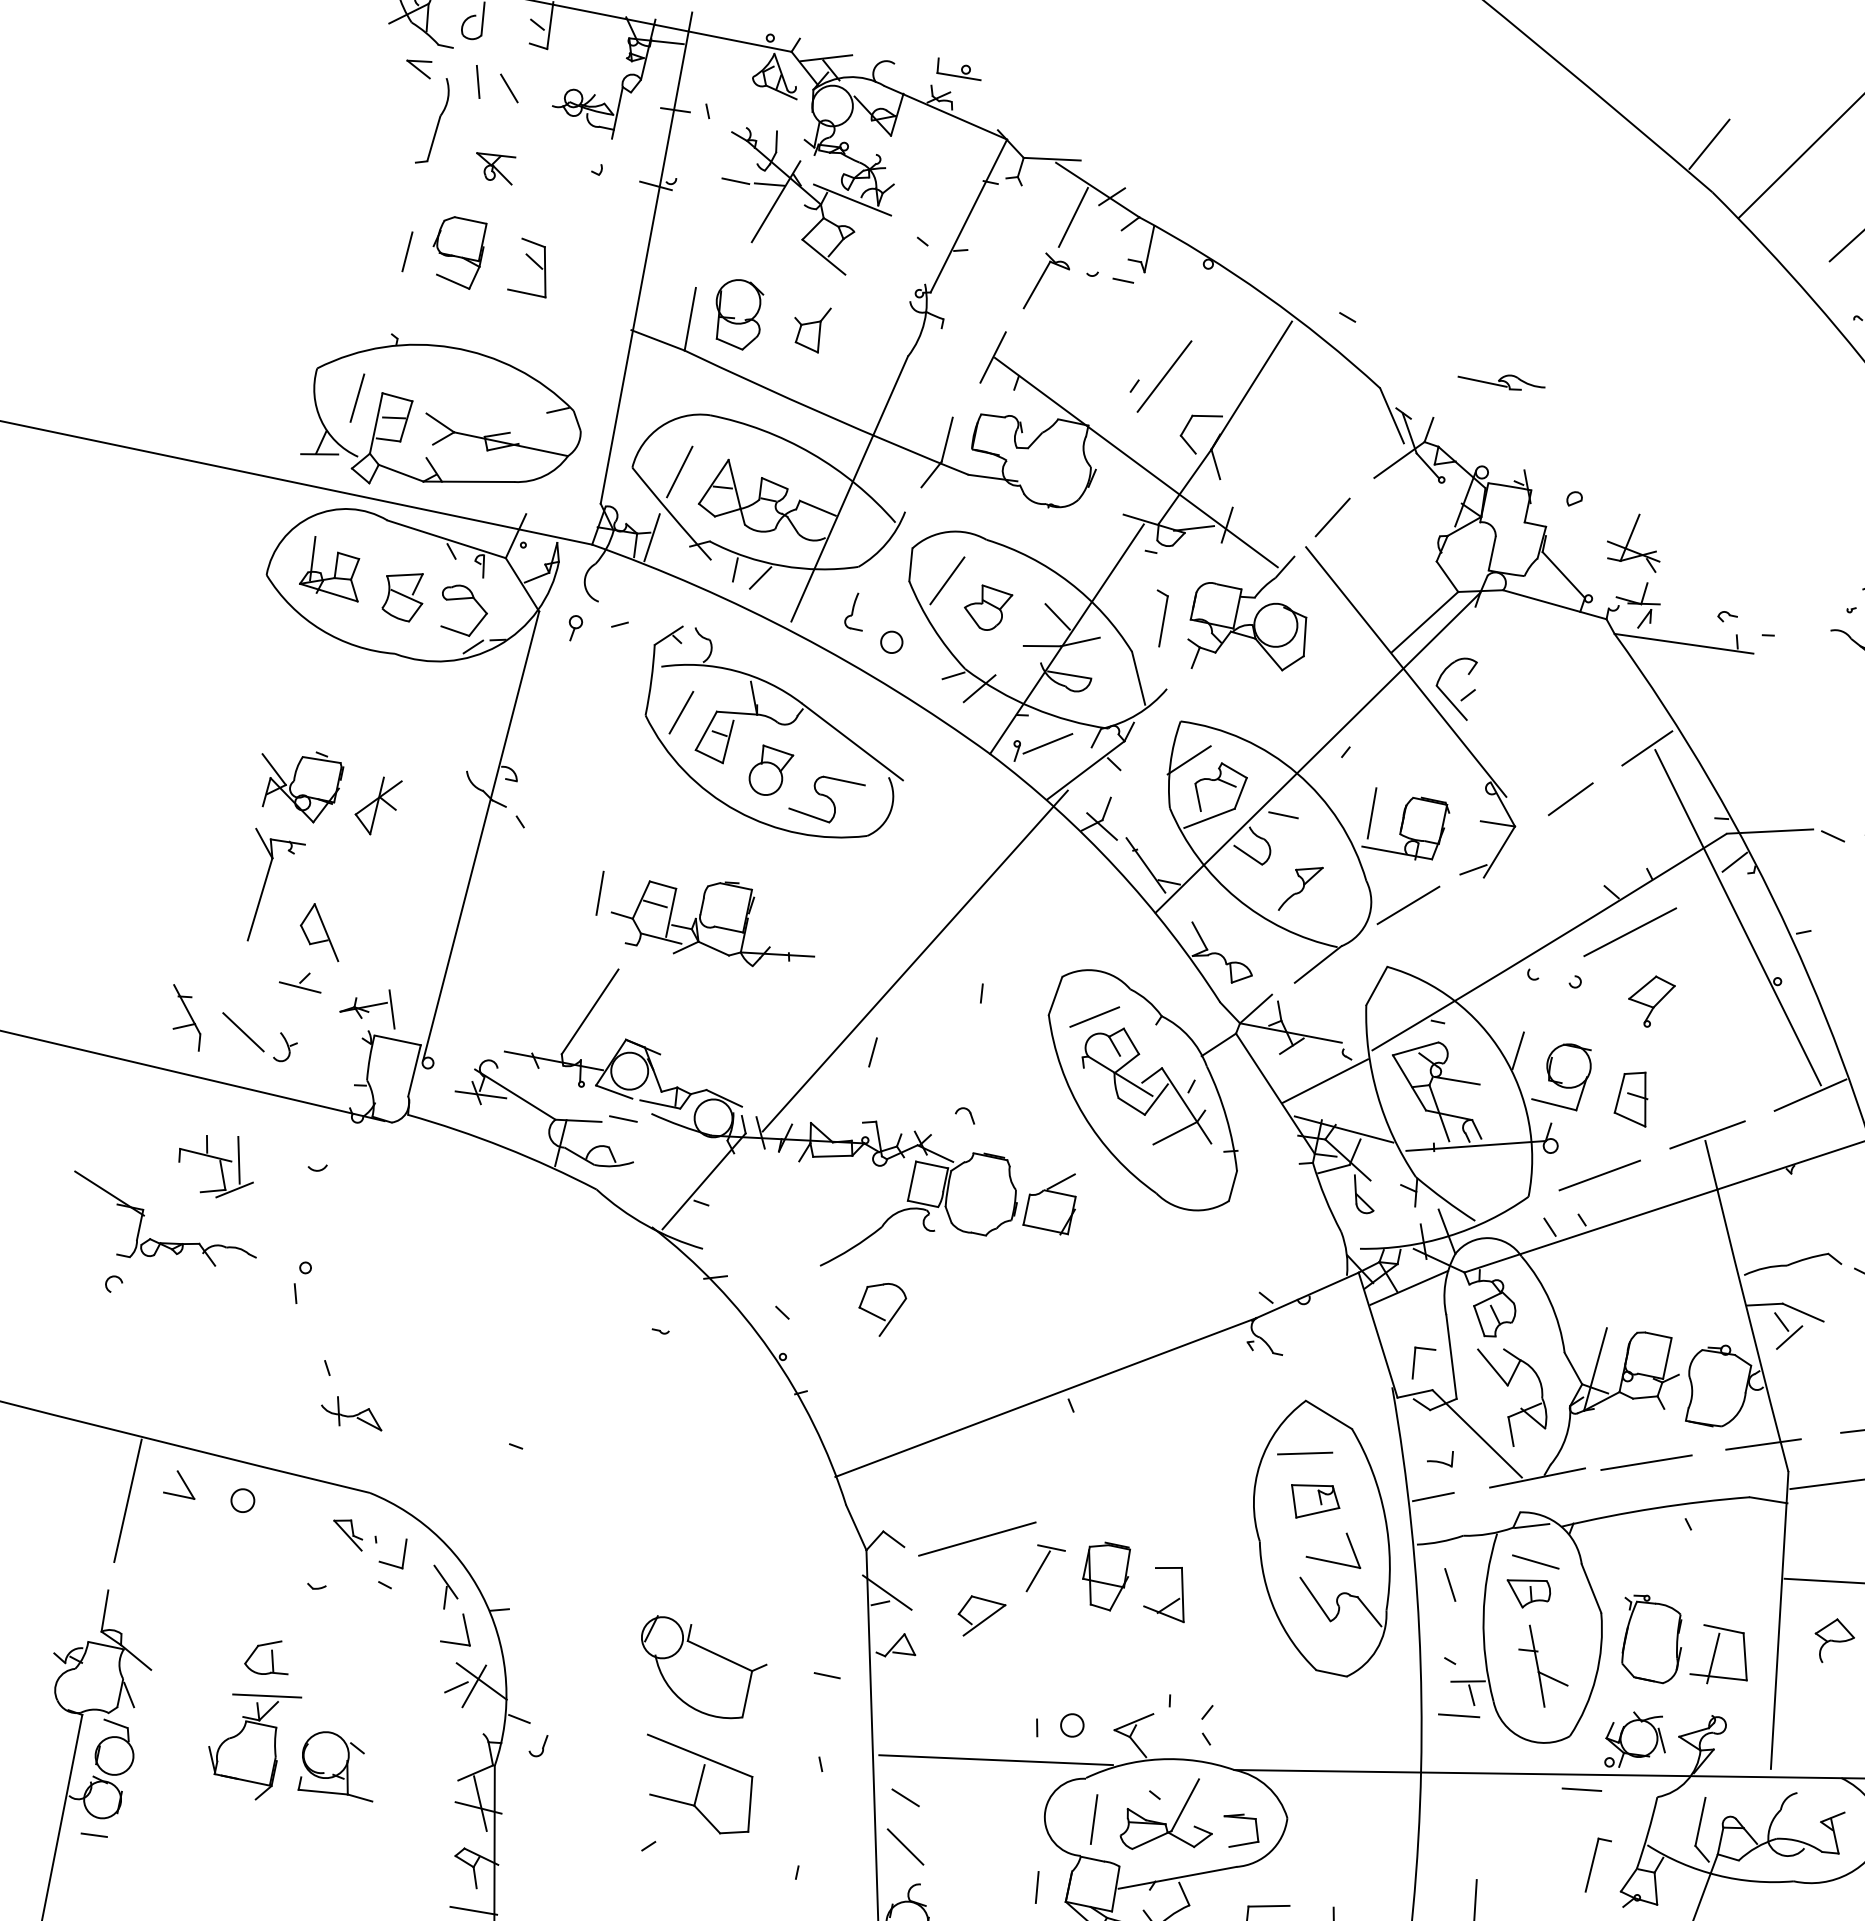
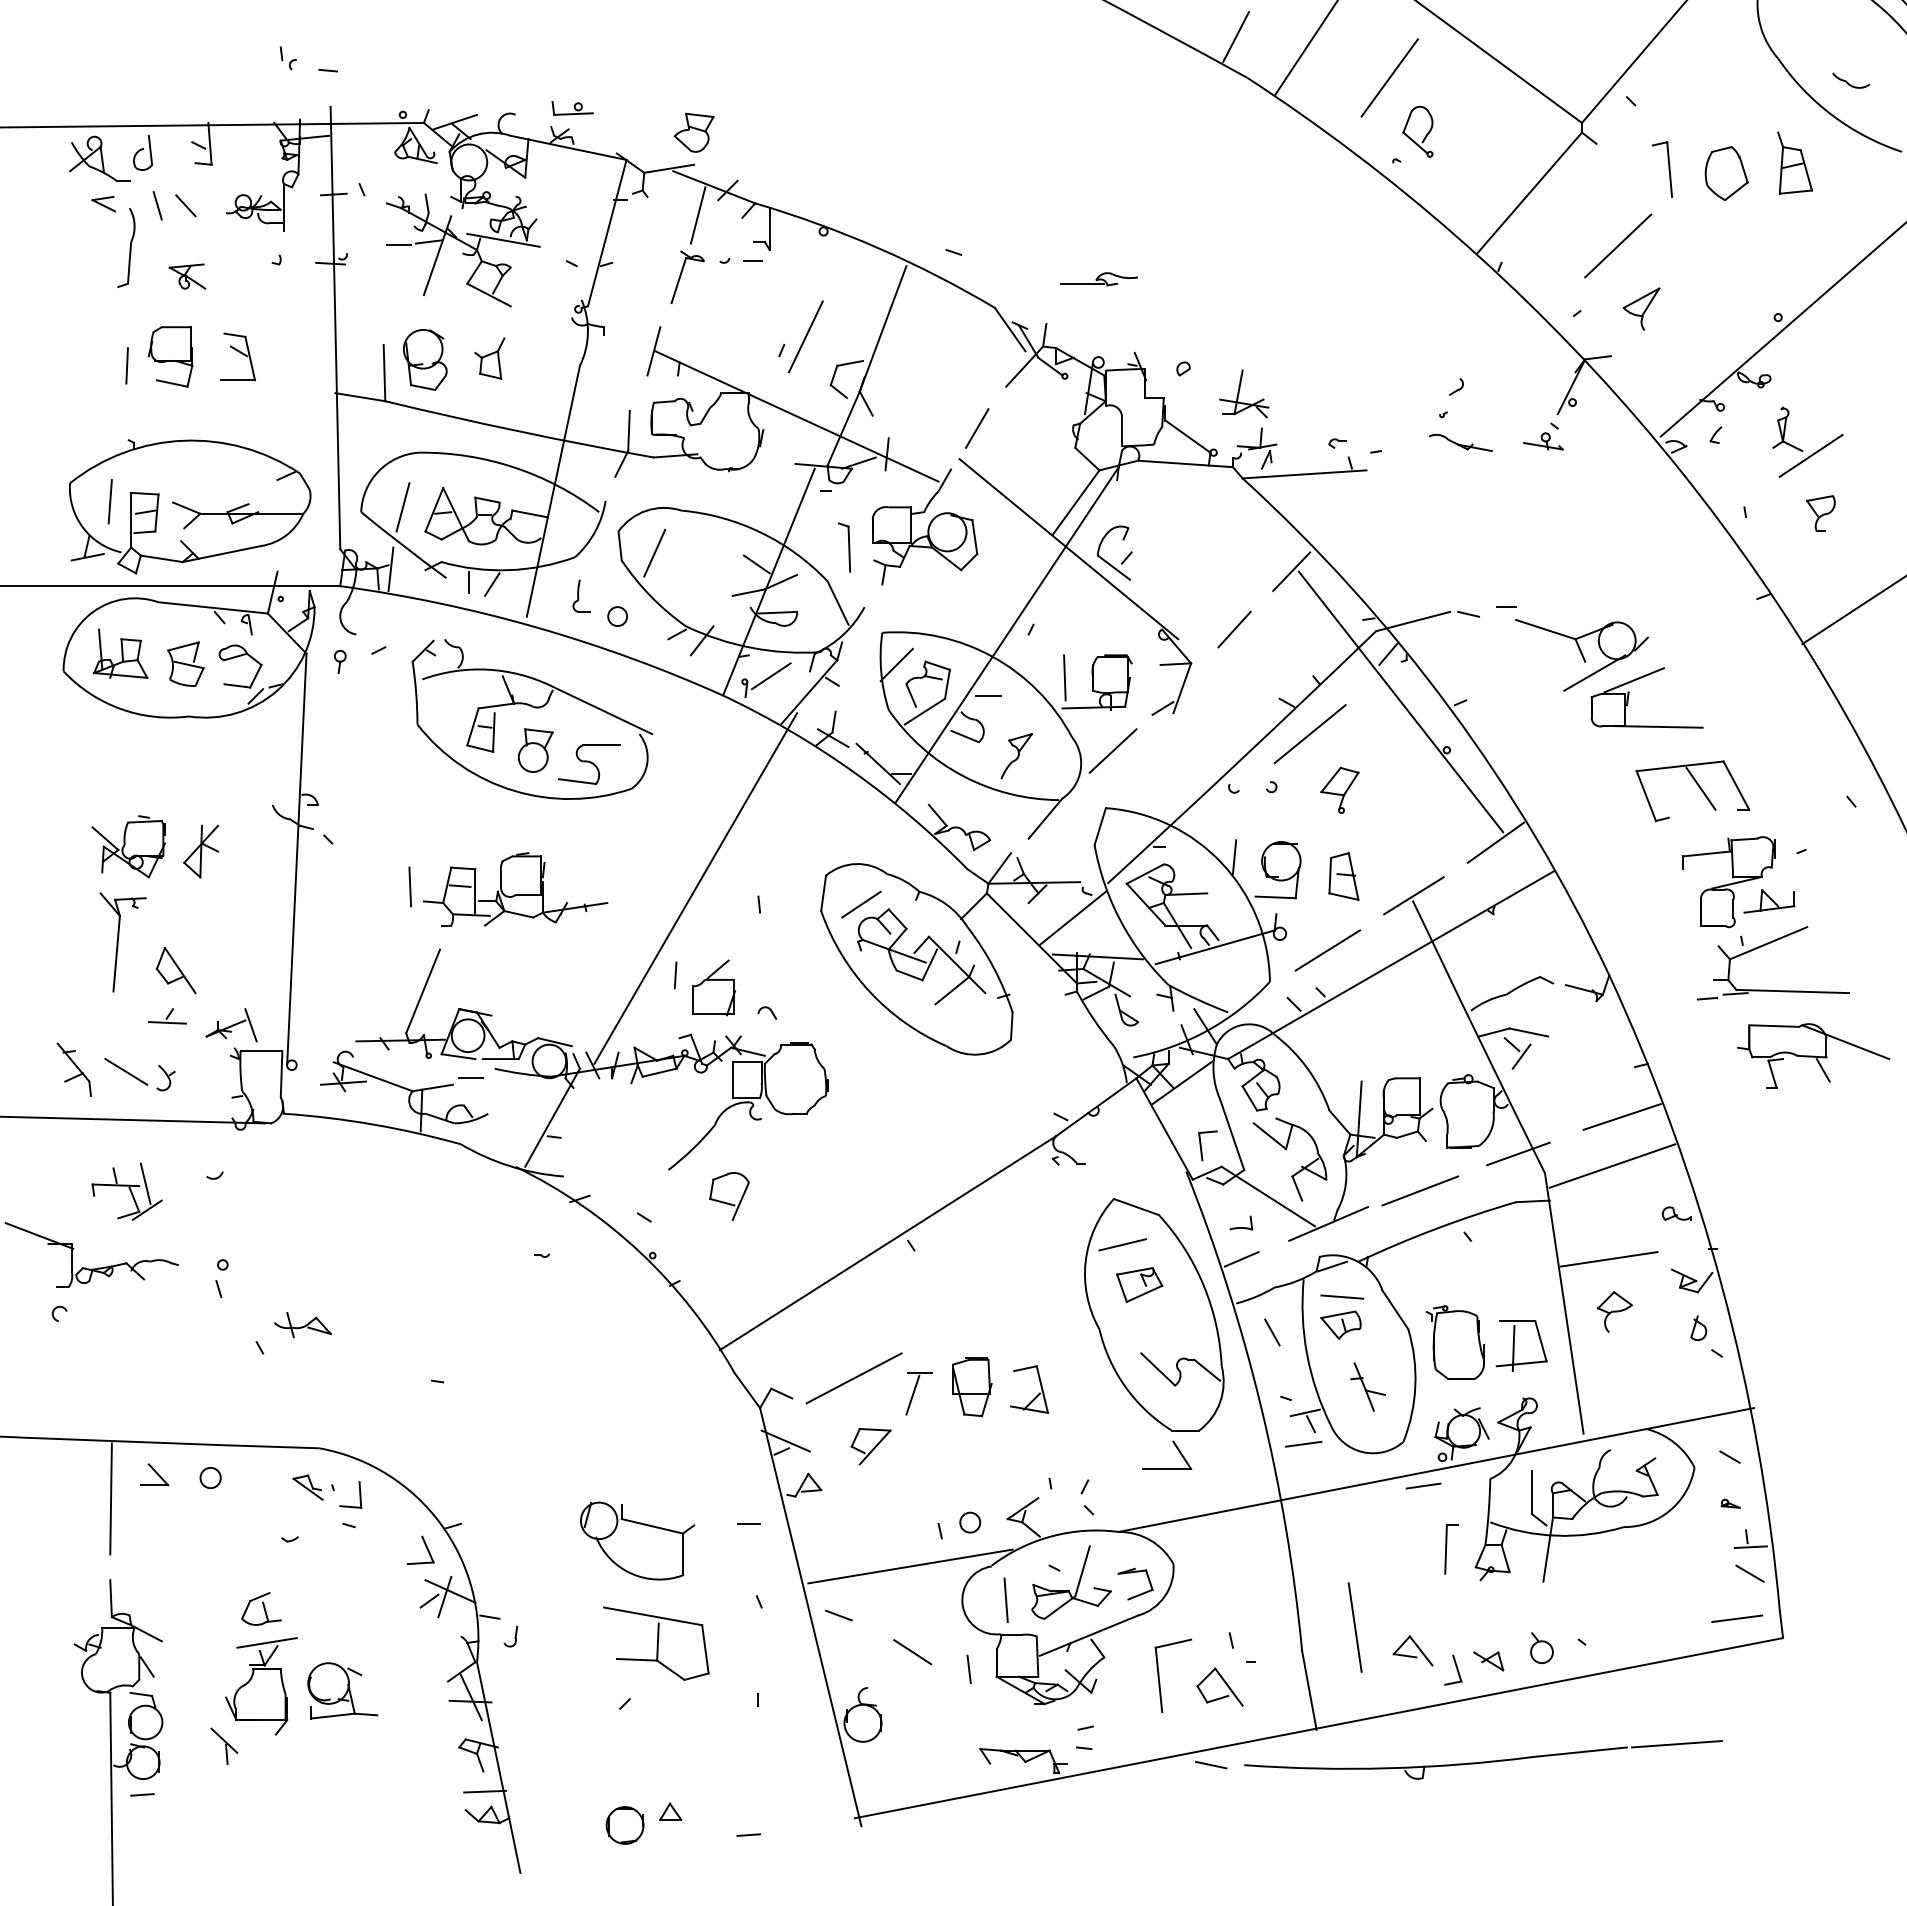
part: (986, 607) -> (693, 132), moved
line: (680, 712) -> (447, 715), removed
part: (1052, 1200) -> (714, 987), moved
part: (351, 1414) -> (302, 1325), moved
part: (1348, 1541) -> (1176, 1448), moved
part: (444, 1588) -> (224, 1746), moved
part: (1544, 1666) -> (1368, 1386), size x0.7
line: (905, 1847) -> (912, 1652), moved

